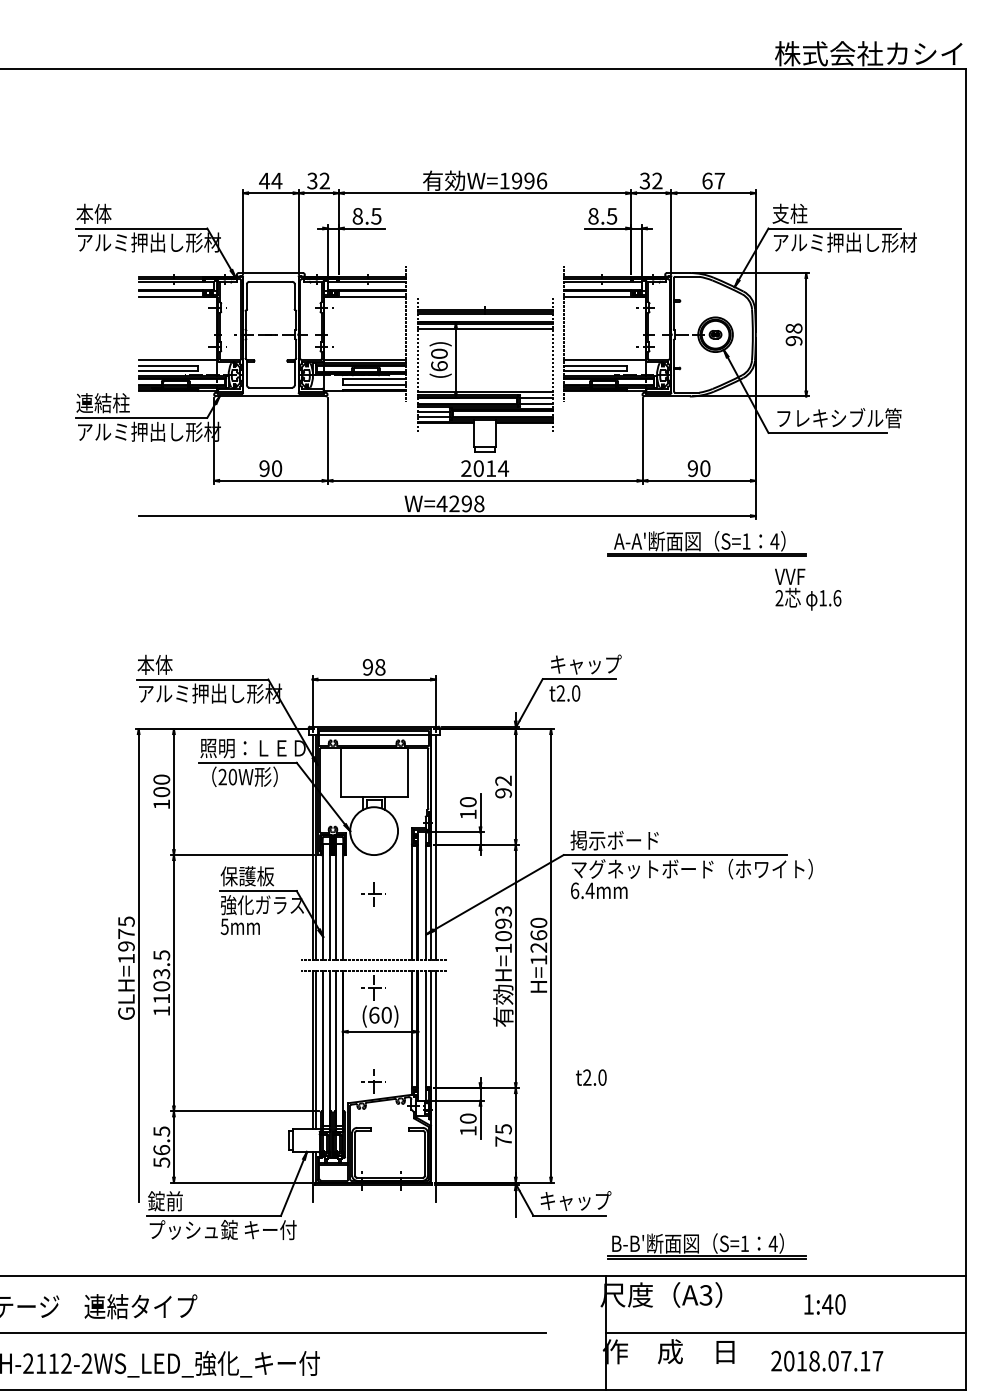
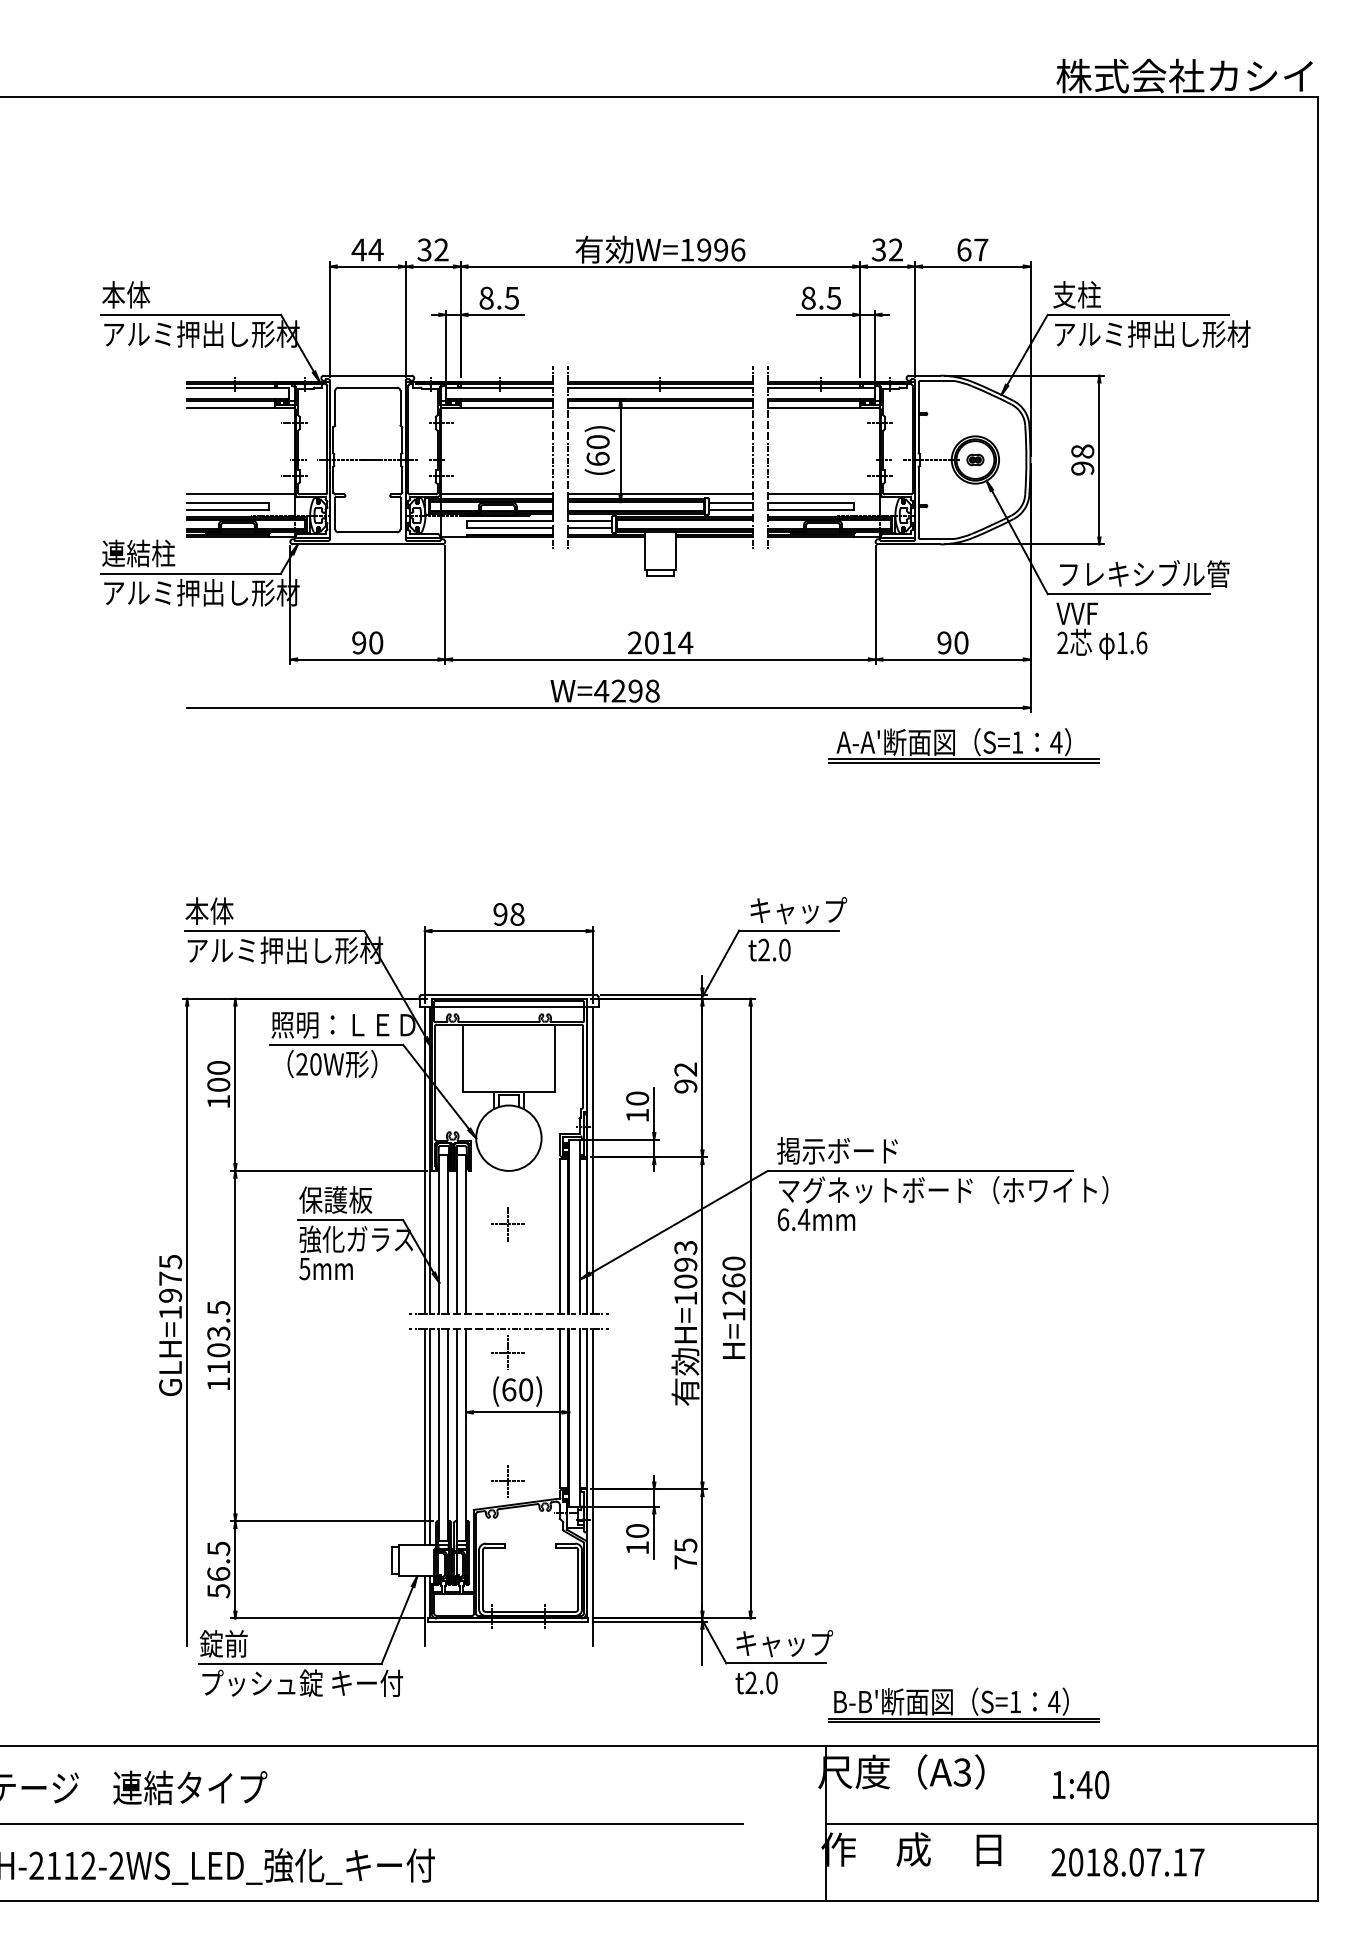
part: (485, 391) -> (660, 493), moved
text: (807, 589) -> (1101, 630), moved
text: (591, 1077) -> (756, 1682), moved
text: (825, 1304) -> (1081, 1784), moved

